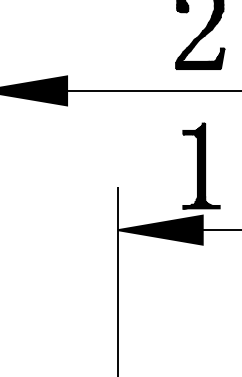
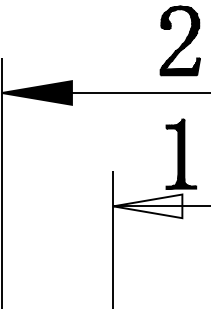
fill: (159, 230) -> (147, 206), removed

